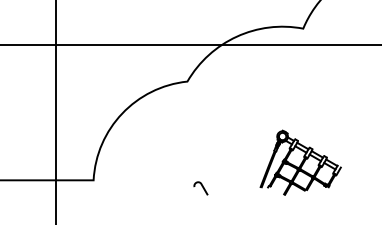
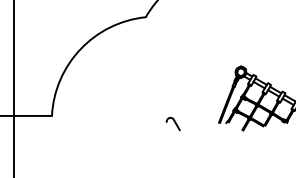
curve: (202, 188) -> (174, 124), moved

